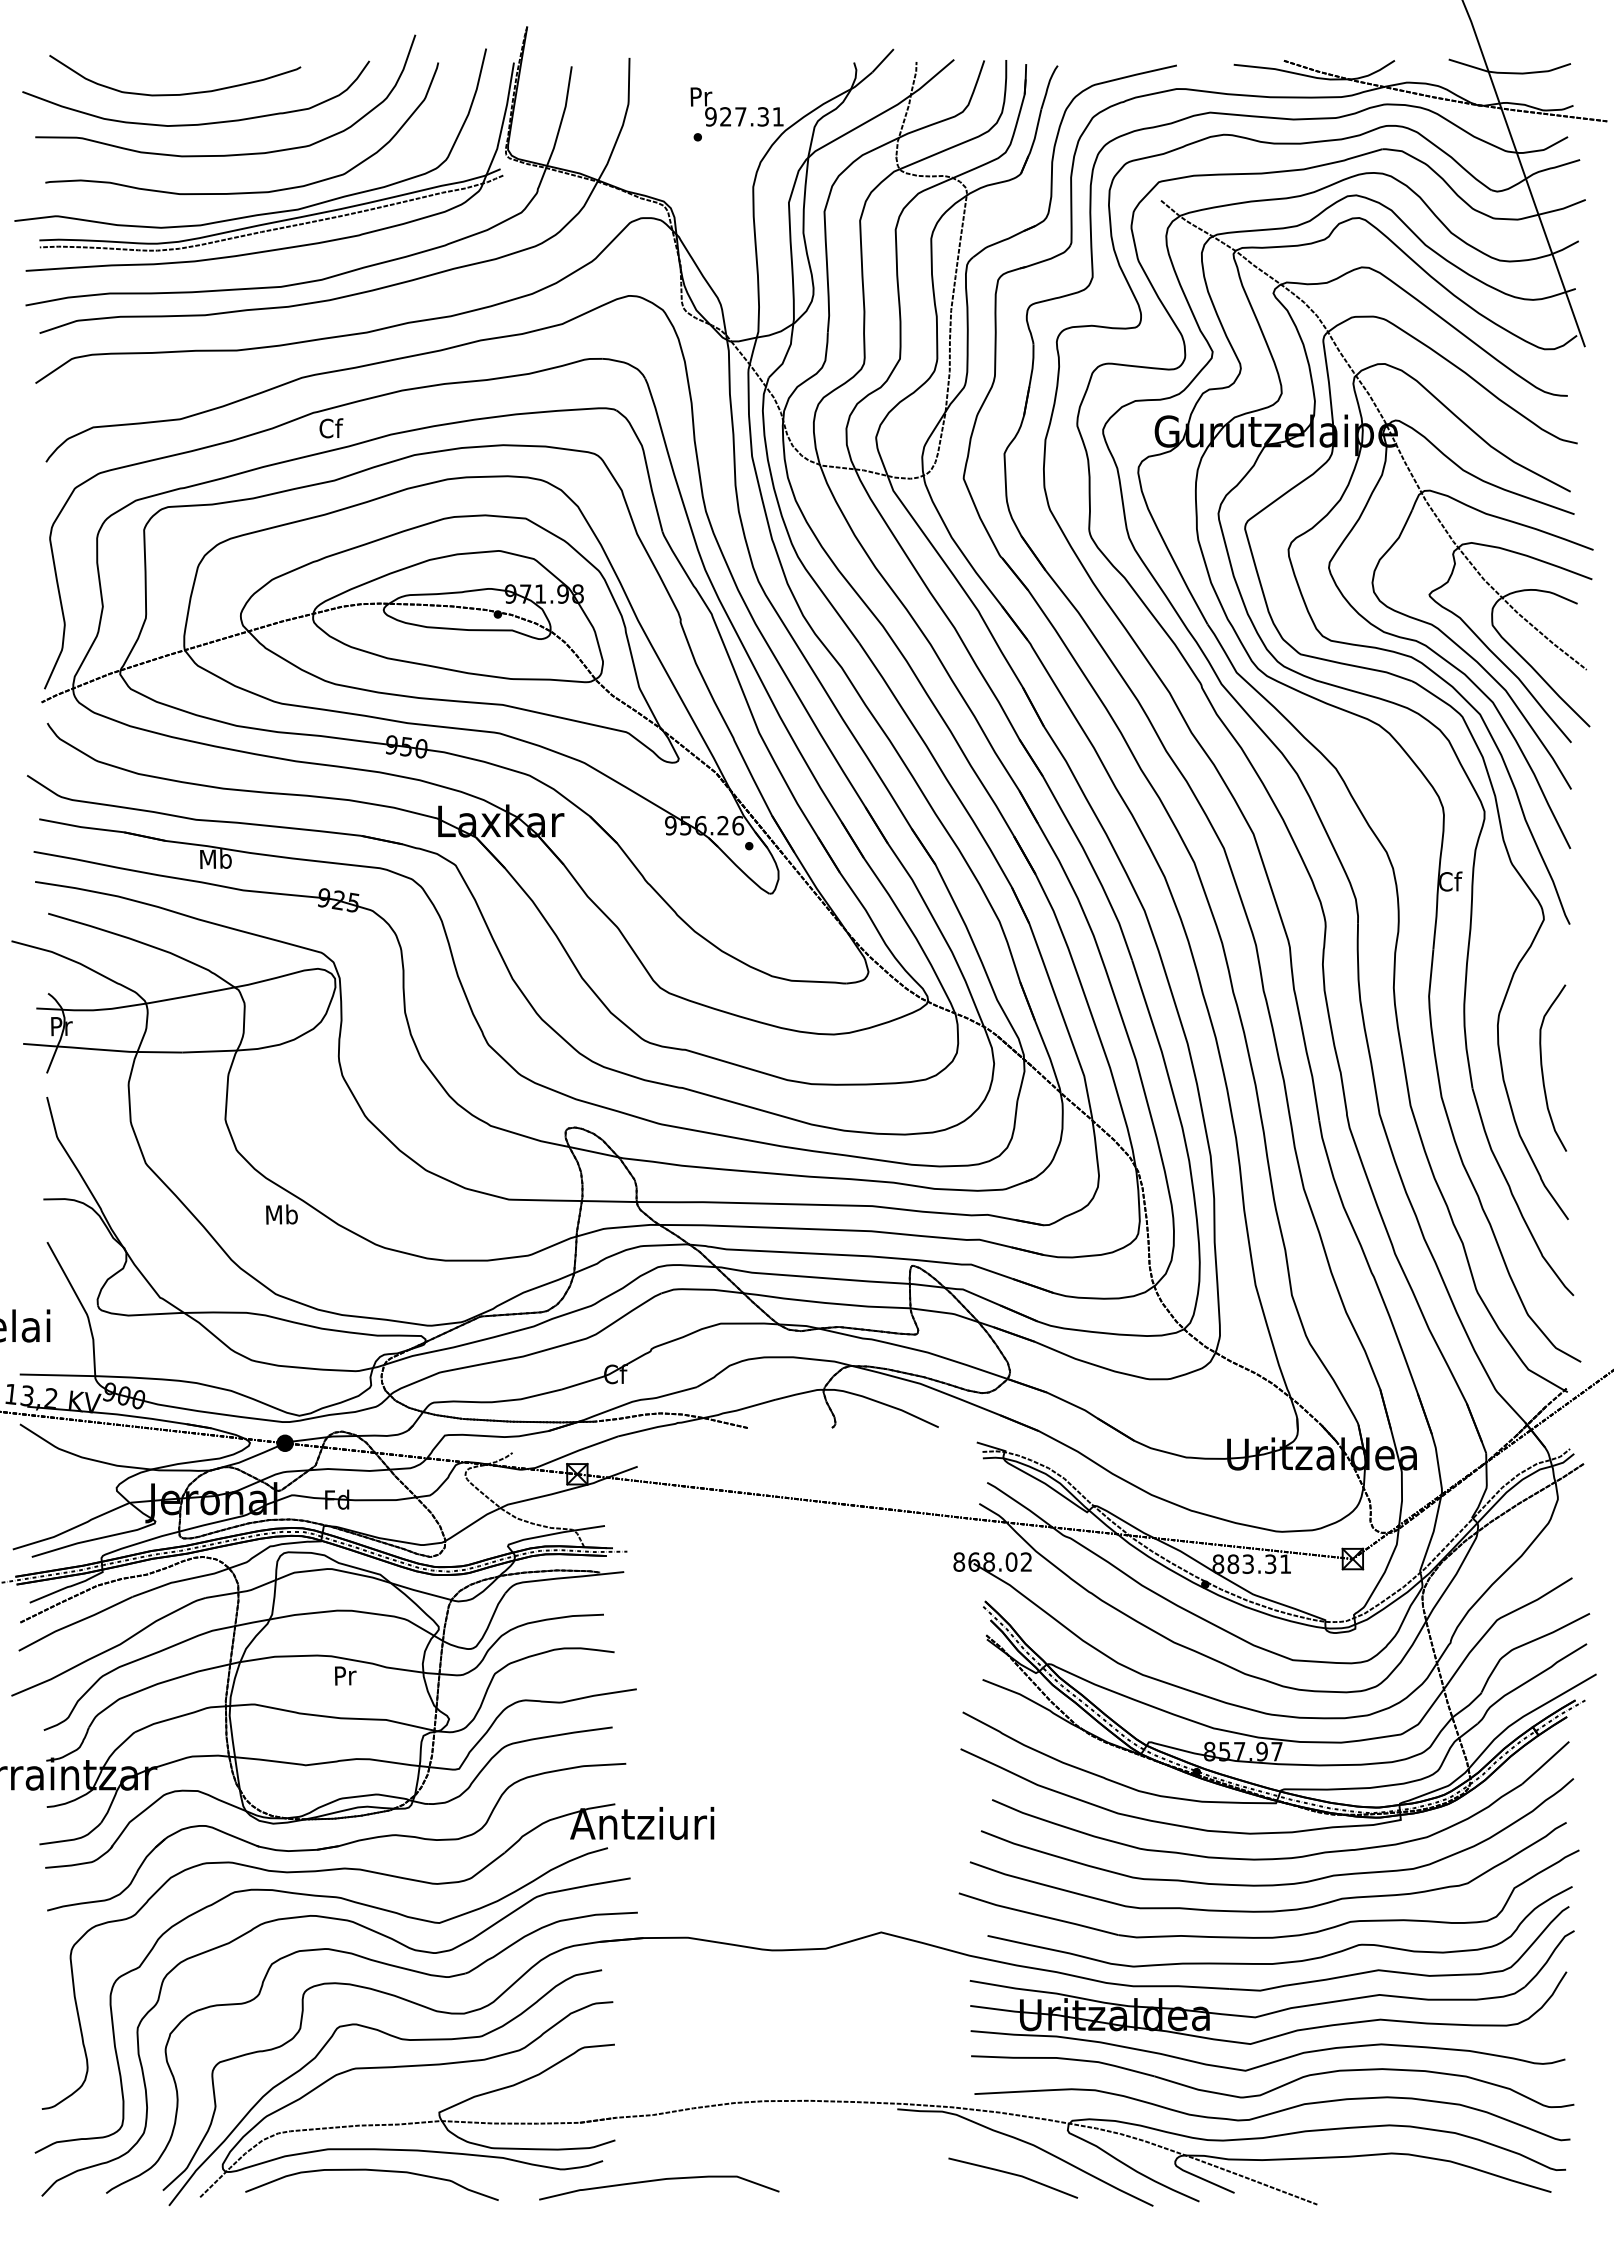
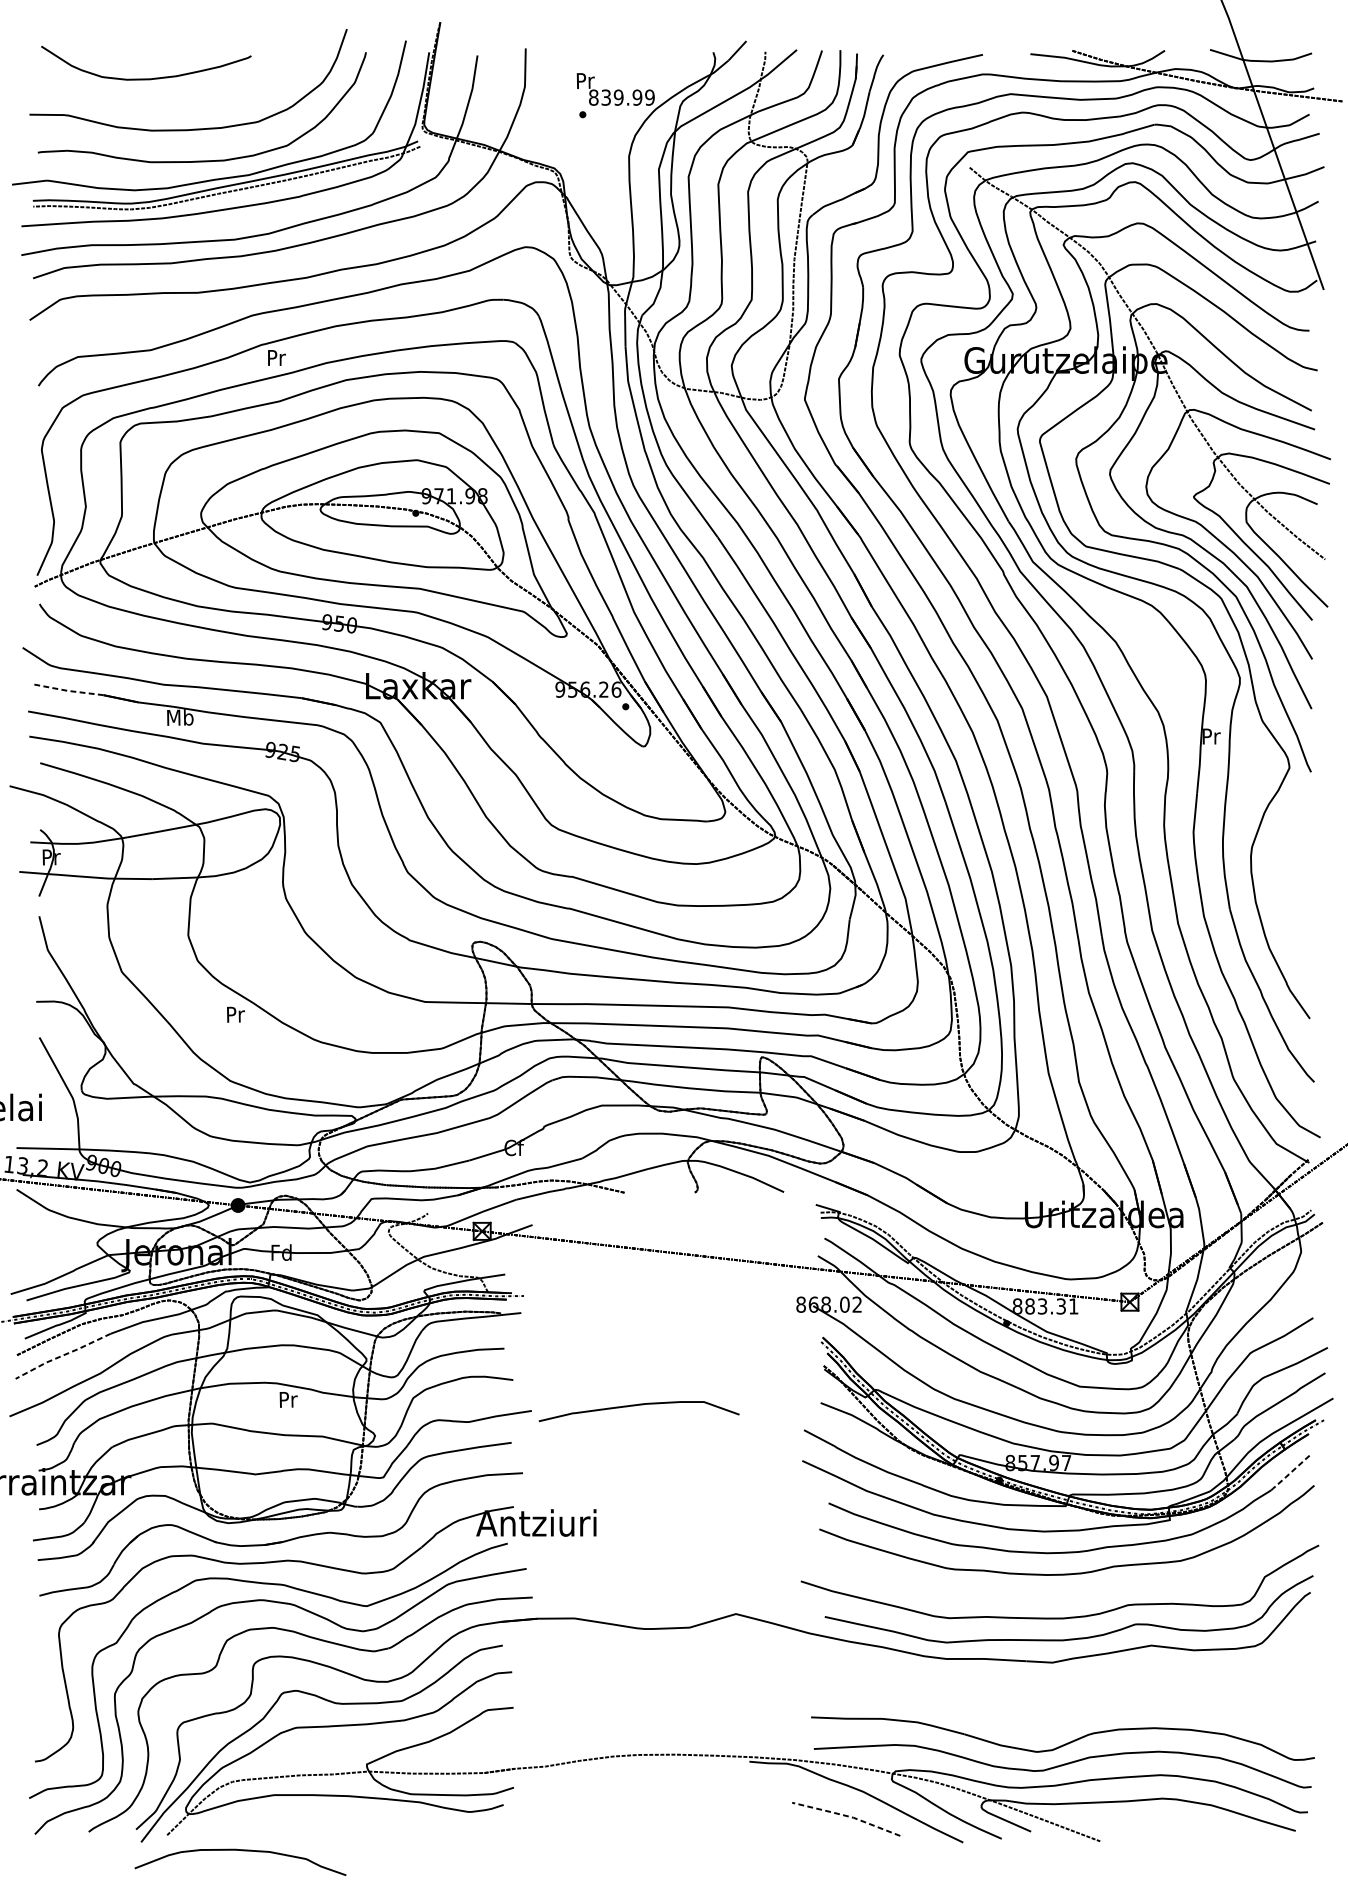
text: (744, 116) -> (621, 97), 927.31 -> 839.99
curve: (198, 123) -> (165, 103), removed
text: (331, 428) -> (276, 357), Cf -> Pr
line: (80, 827) -> (67, 691), solid -> dashed
text: (1450, 881) -> (1211, 736), Cf -> Pr
curve: (1543, 1071) -> (1289, 894), removed
text: (281, 1214) -> (235, 1014), Mb -> Pr
line: (75, 1623) -> (63, 1356), solid -> dashed
line: (1544, 1764) -> (1289, 1473), solid -> dashed
curve: (1267, 1910) -> (1058, 1595), removed
part: (1273, 2011) -> (1063, 1680), removed
curve: (373, 2171) -> (241, 1851), moved
line: (1013, 2174) -> (846, 1816), solid -> dashed
curve: (656, 2181) -> (636, 1406), moved

